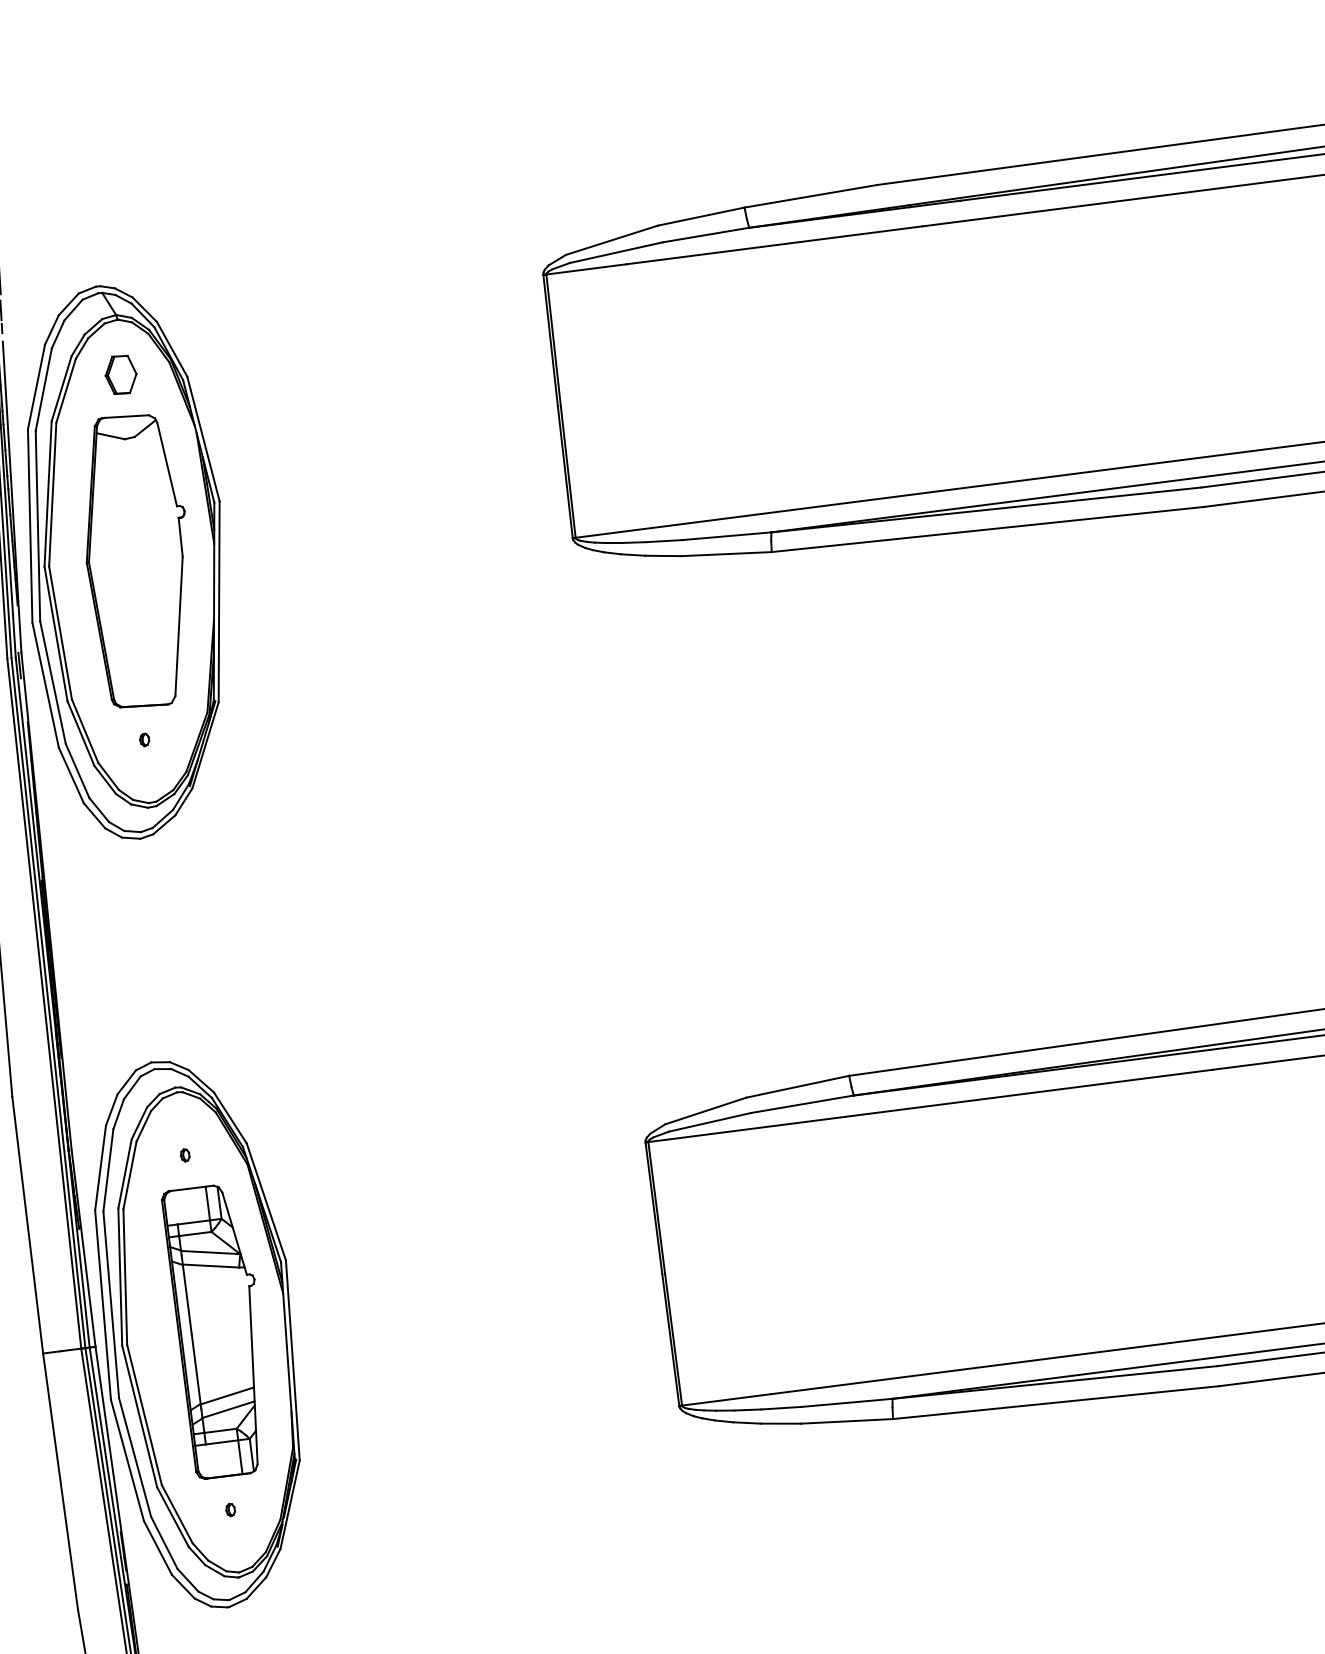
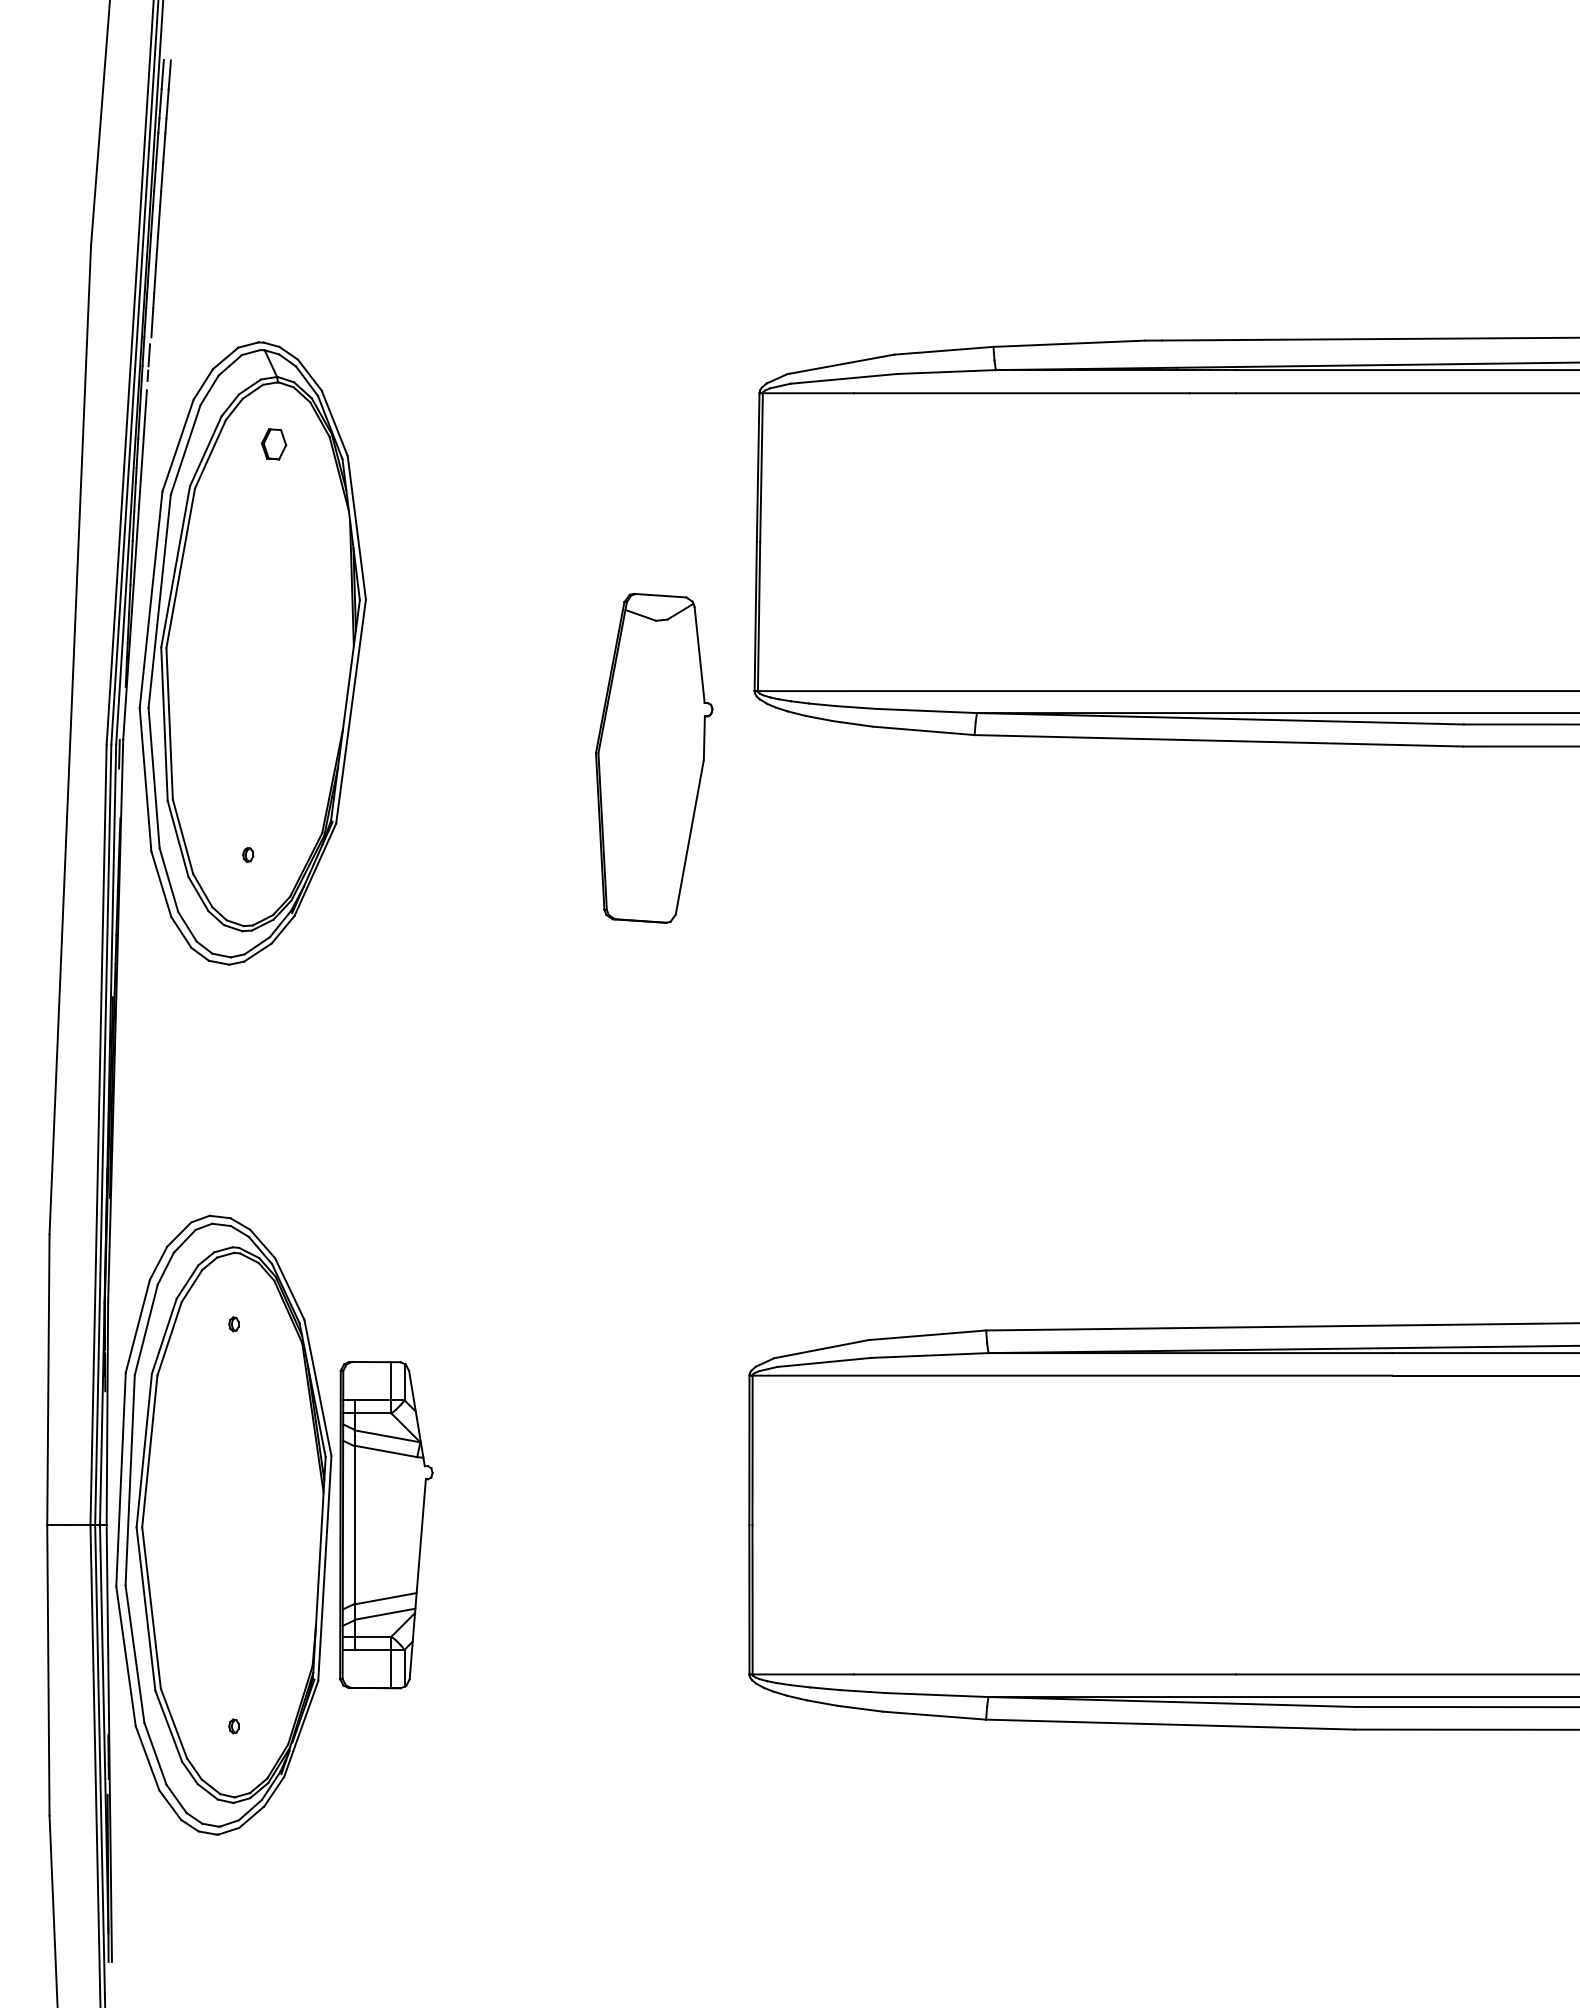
part: (120, 374) -> (273, 443), size x0.7
part: (138, 560) -> (654, 757), moved
part: (219, 1331) -> (386, 1525), moved

